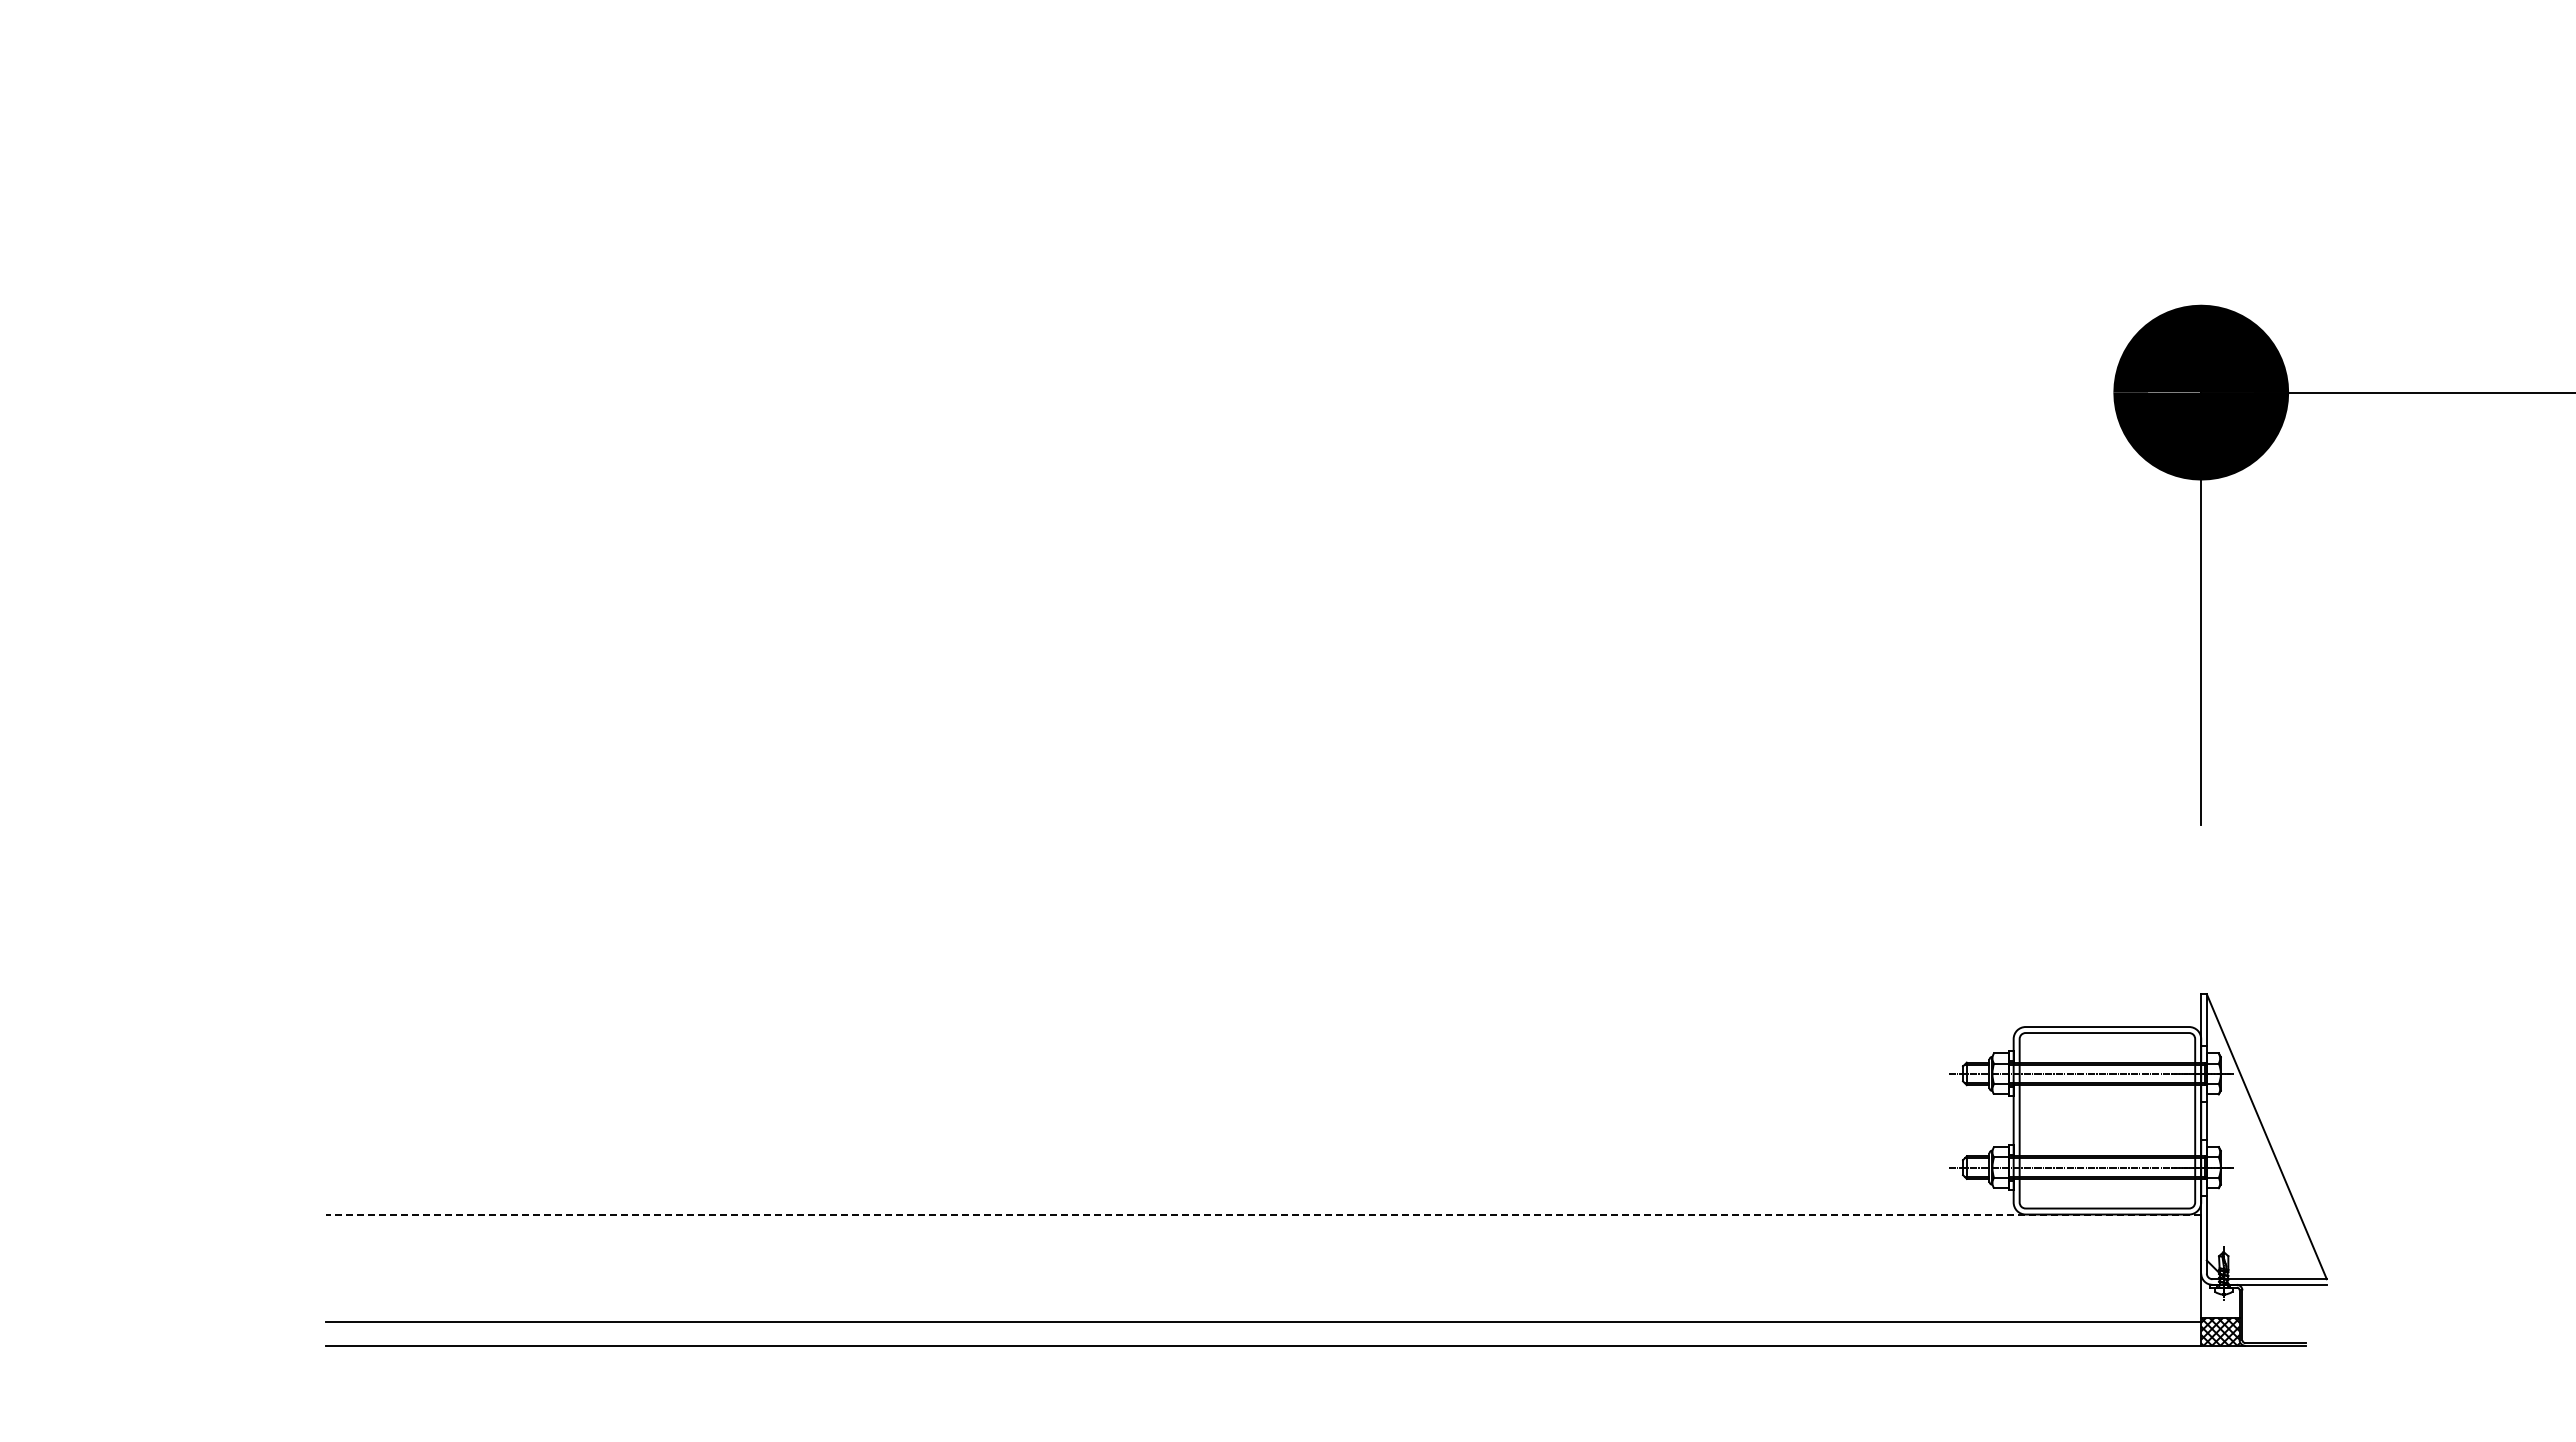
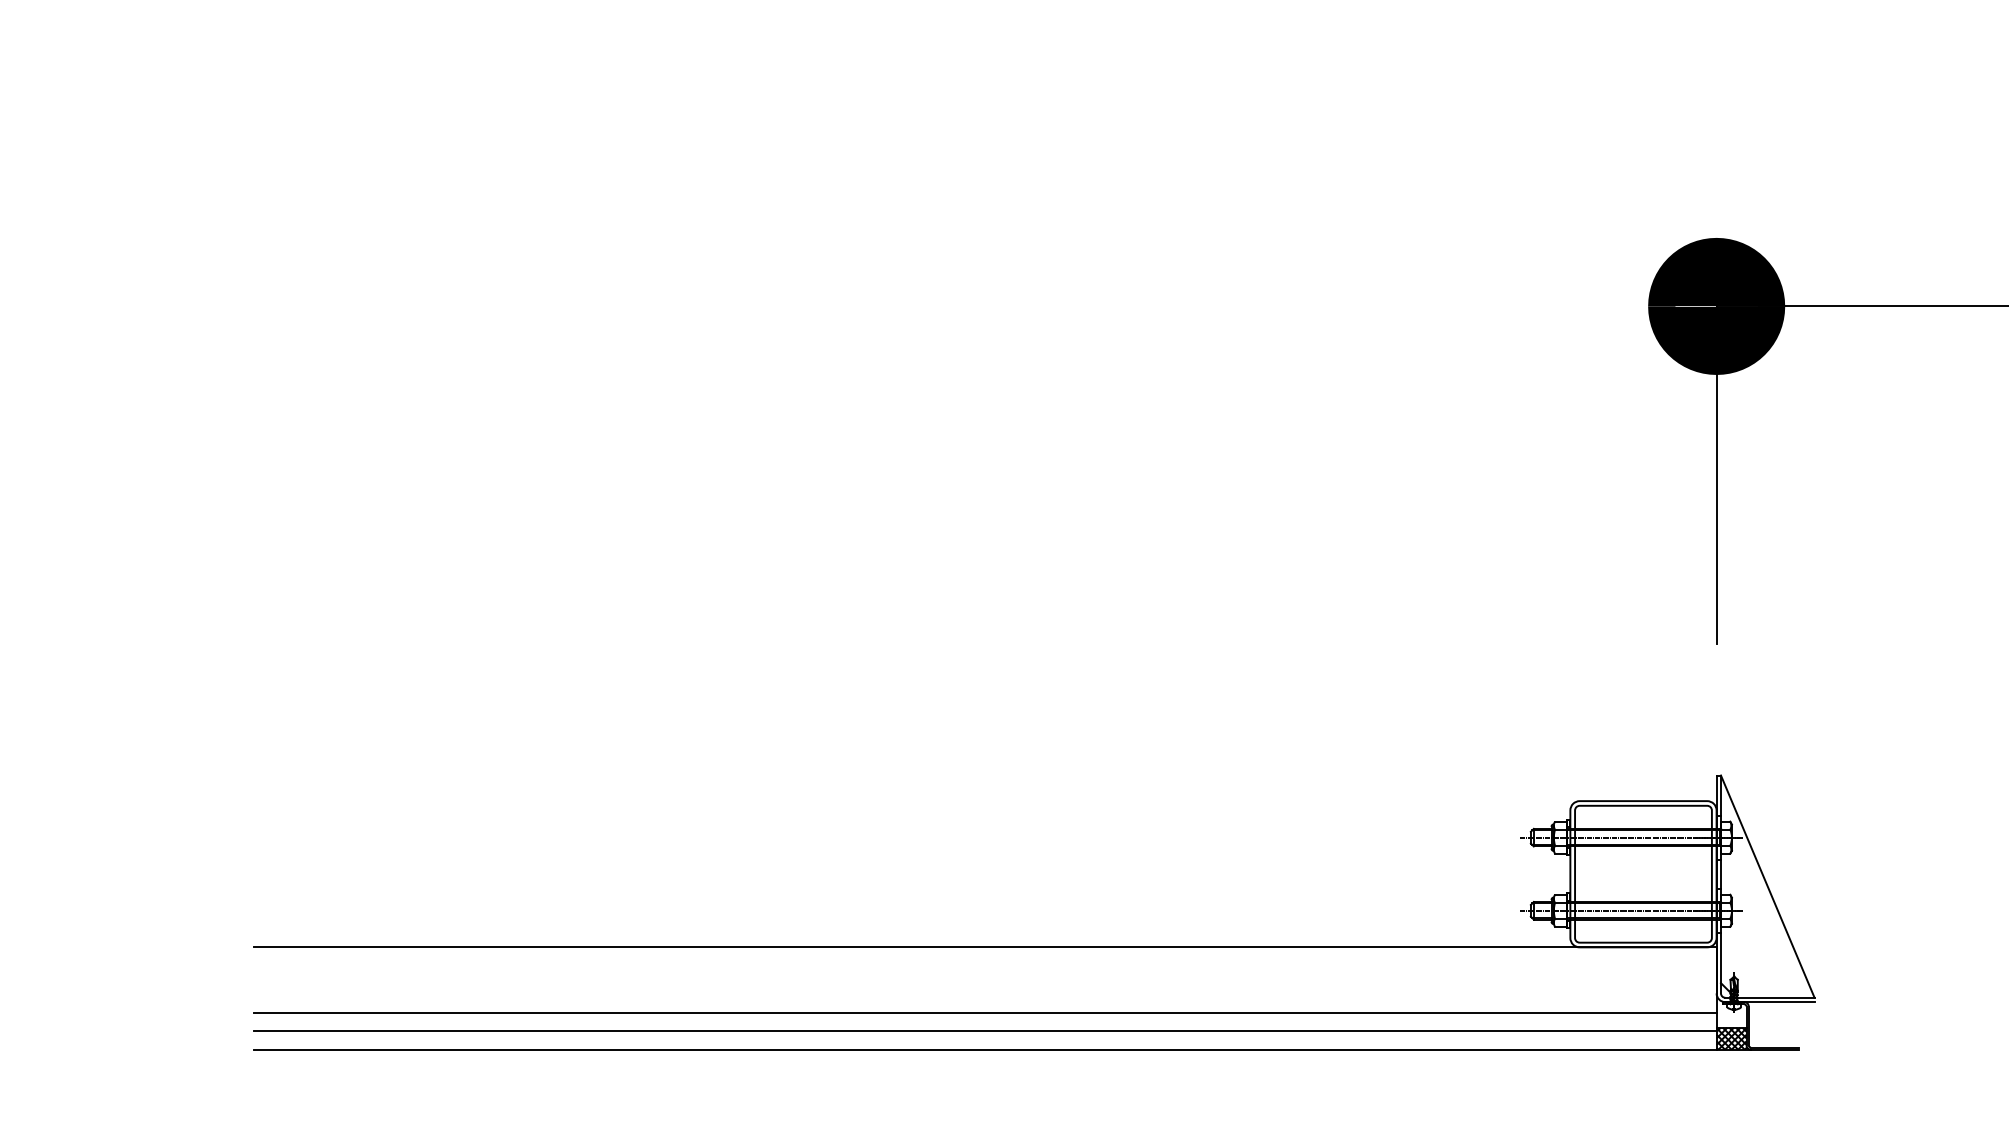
line: (1263, 1214) -> (985, 947), dashed -> solid
line: (1263, 1298) -> (985, 1012), added

